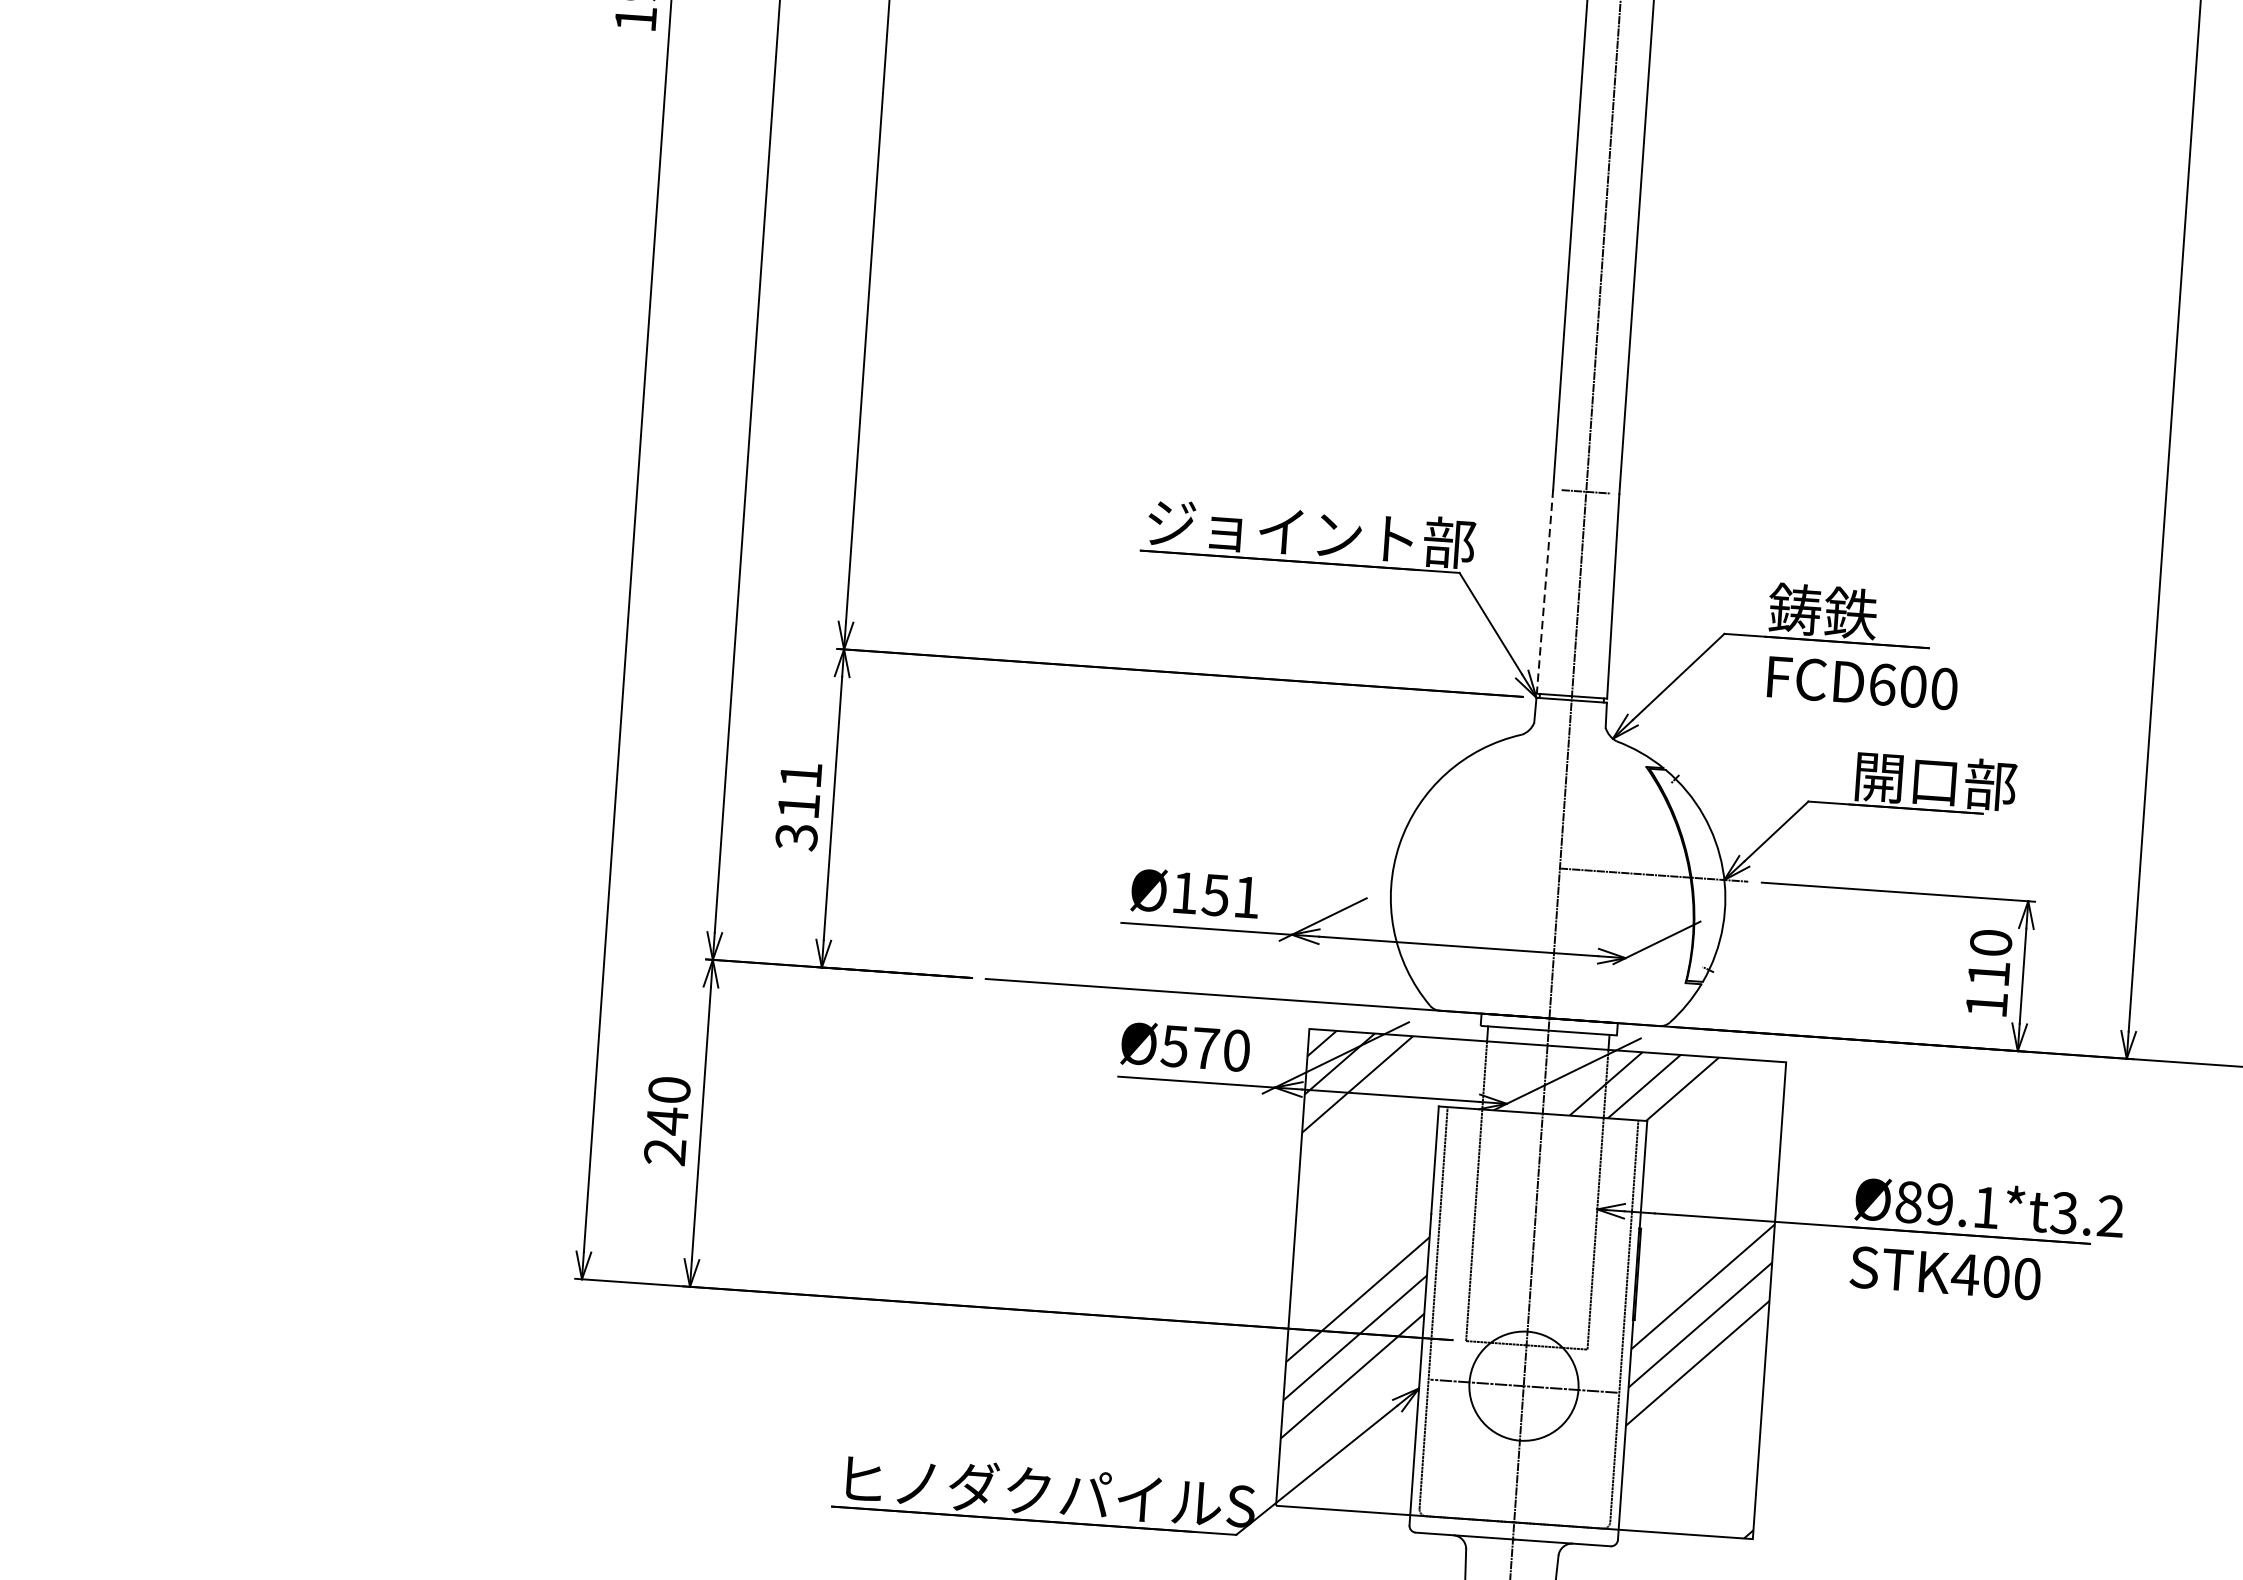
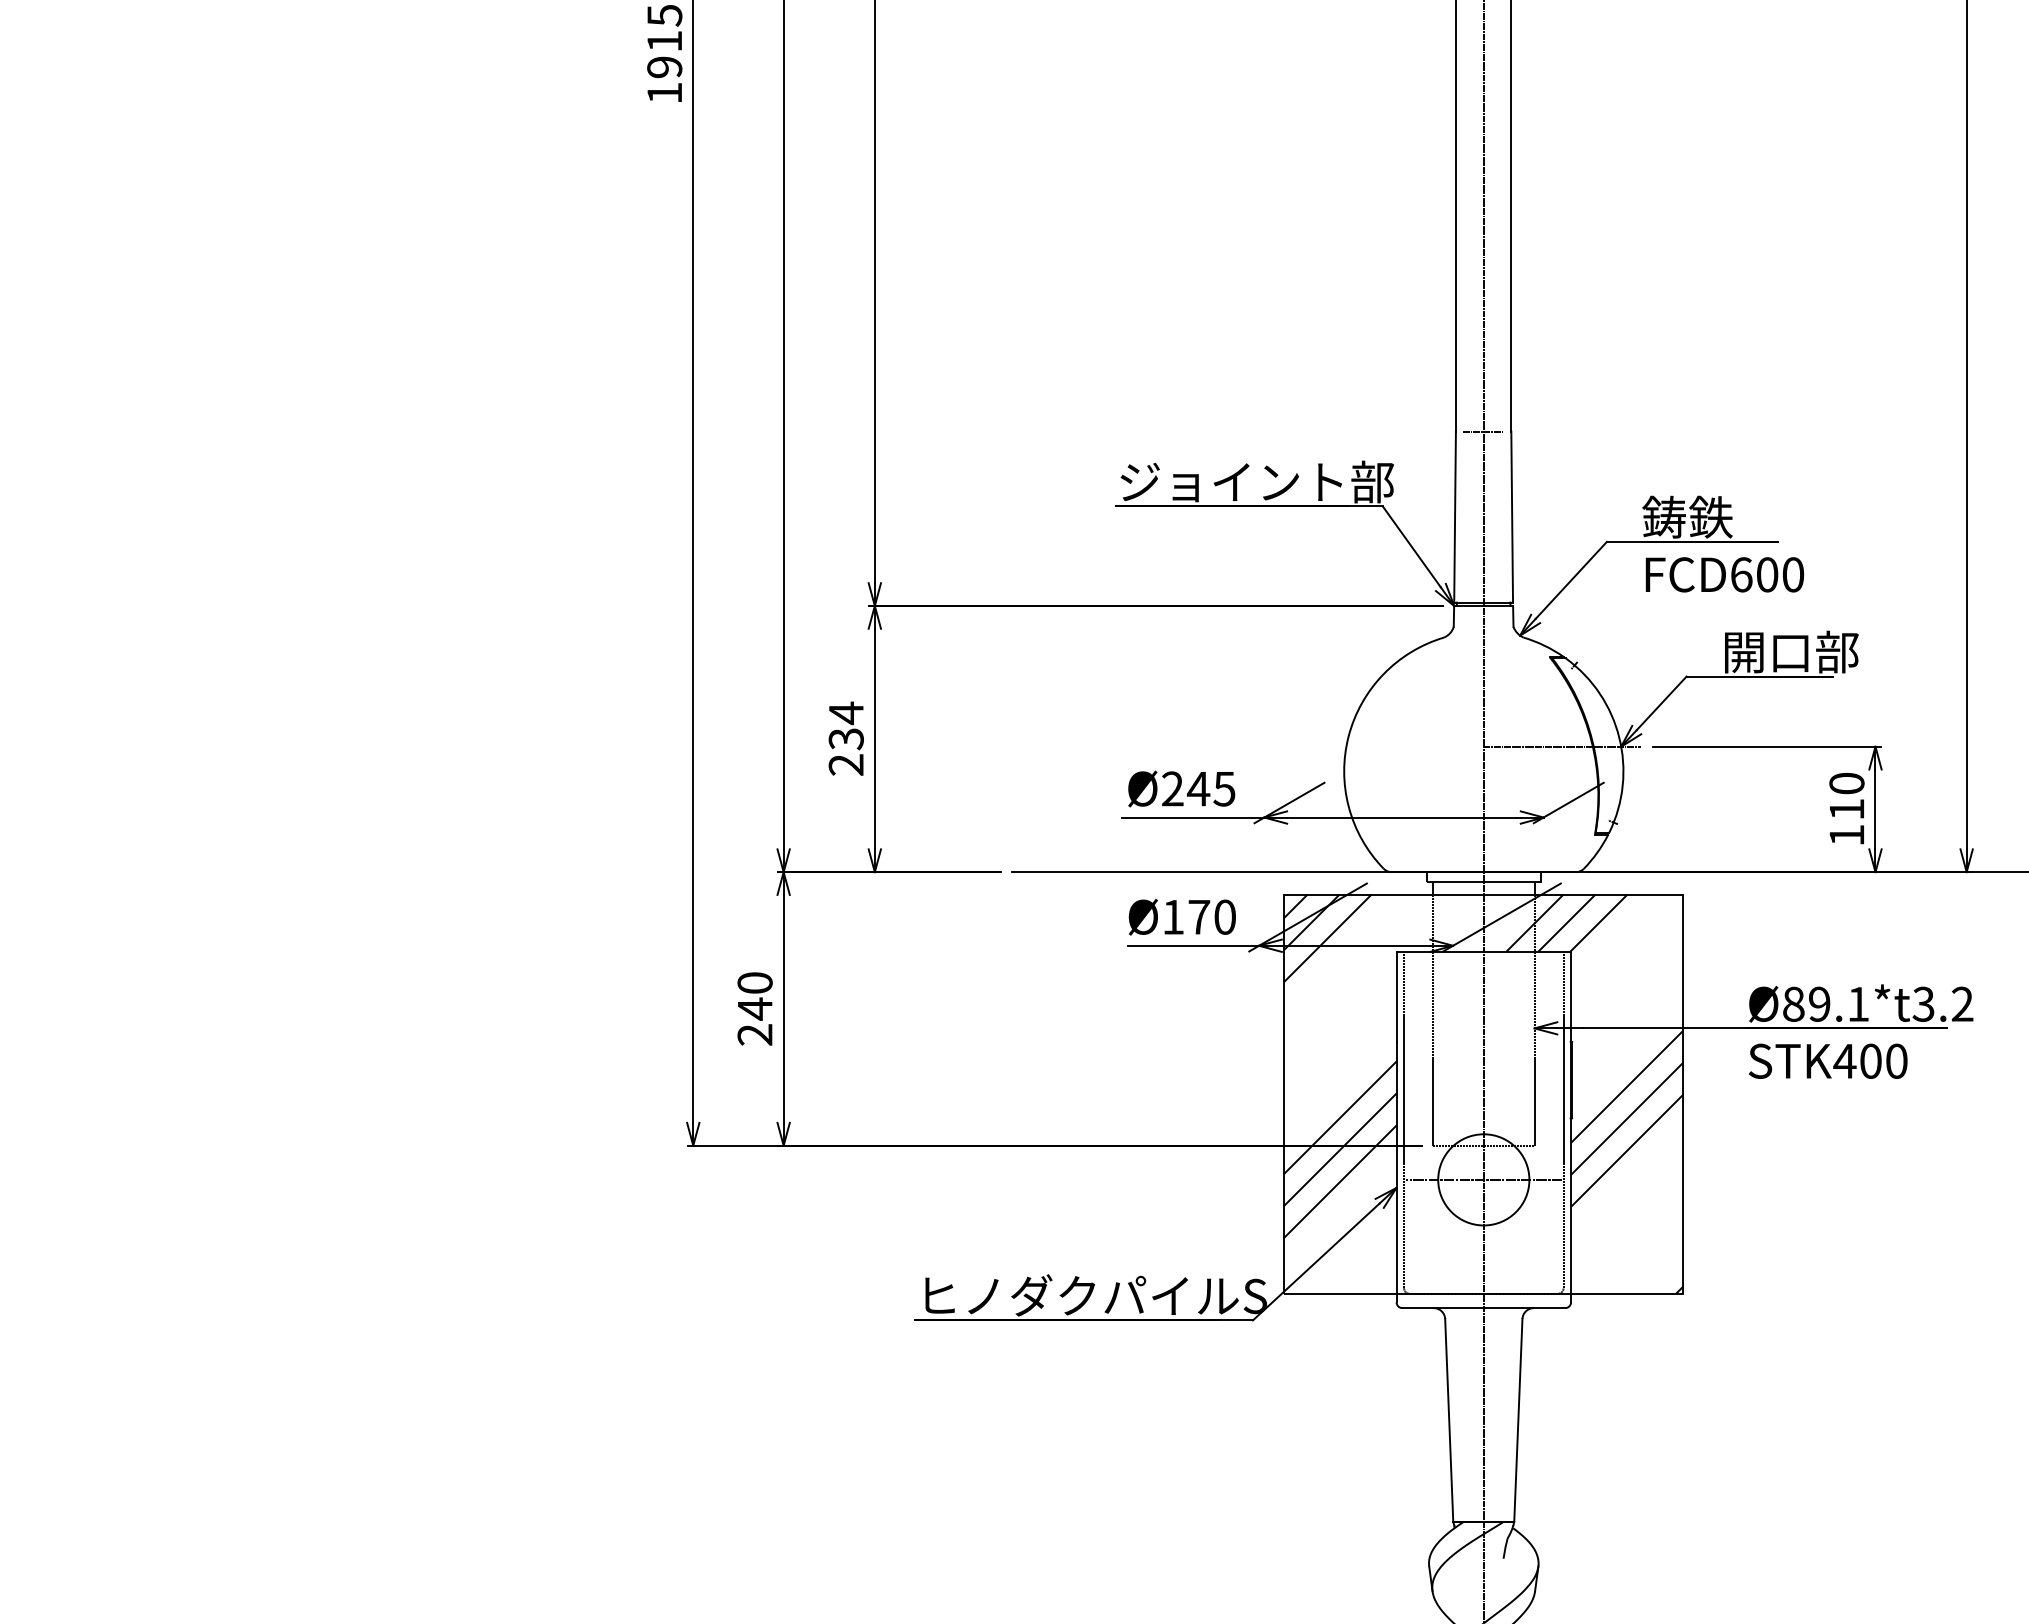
line: (1545, 592) -> (1455, 517), dashed -> solid
text: (797, 805) -> (845, 738), 311 -> 234
text: (1215, 894) -> (1198, 788), Ø151 -> Ø245
text: (1173, 1046) -> (1172, 917), Ø570 -> Ø170

